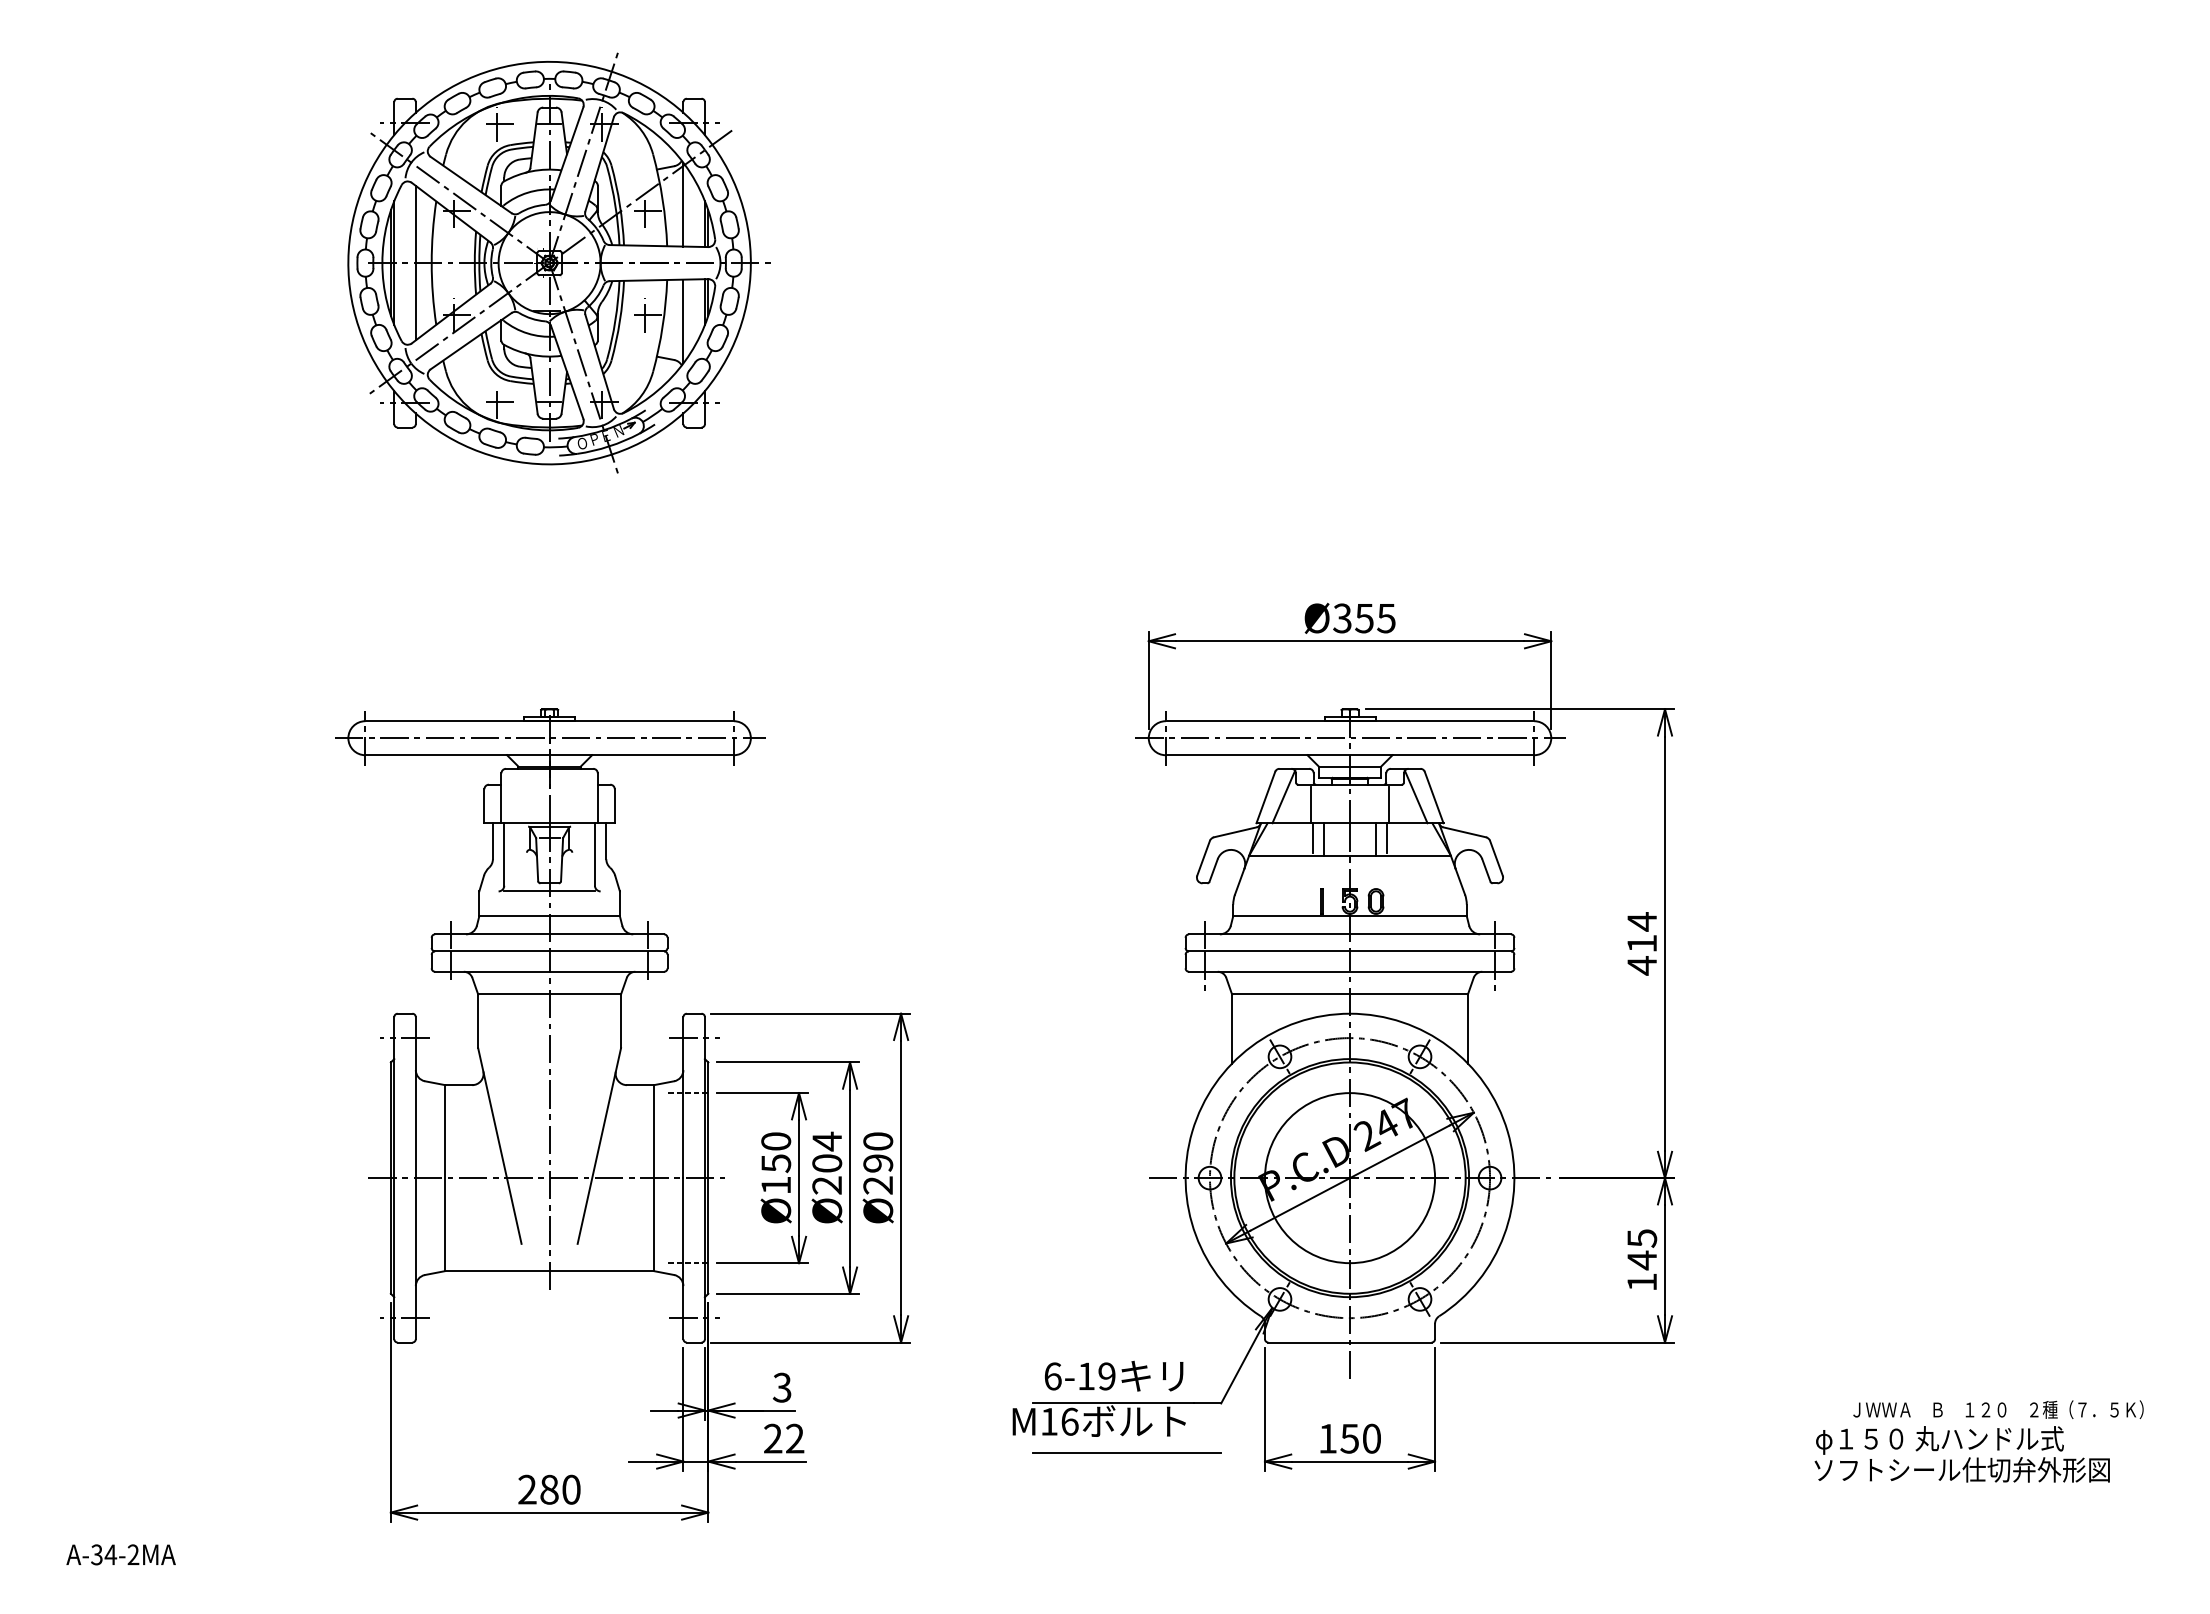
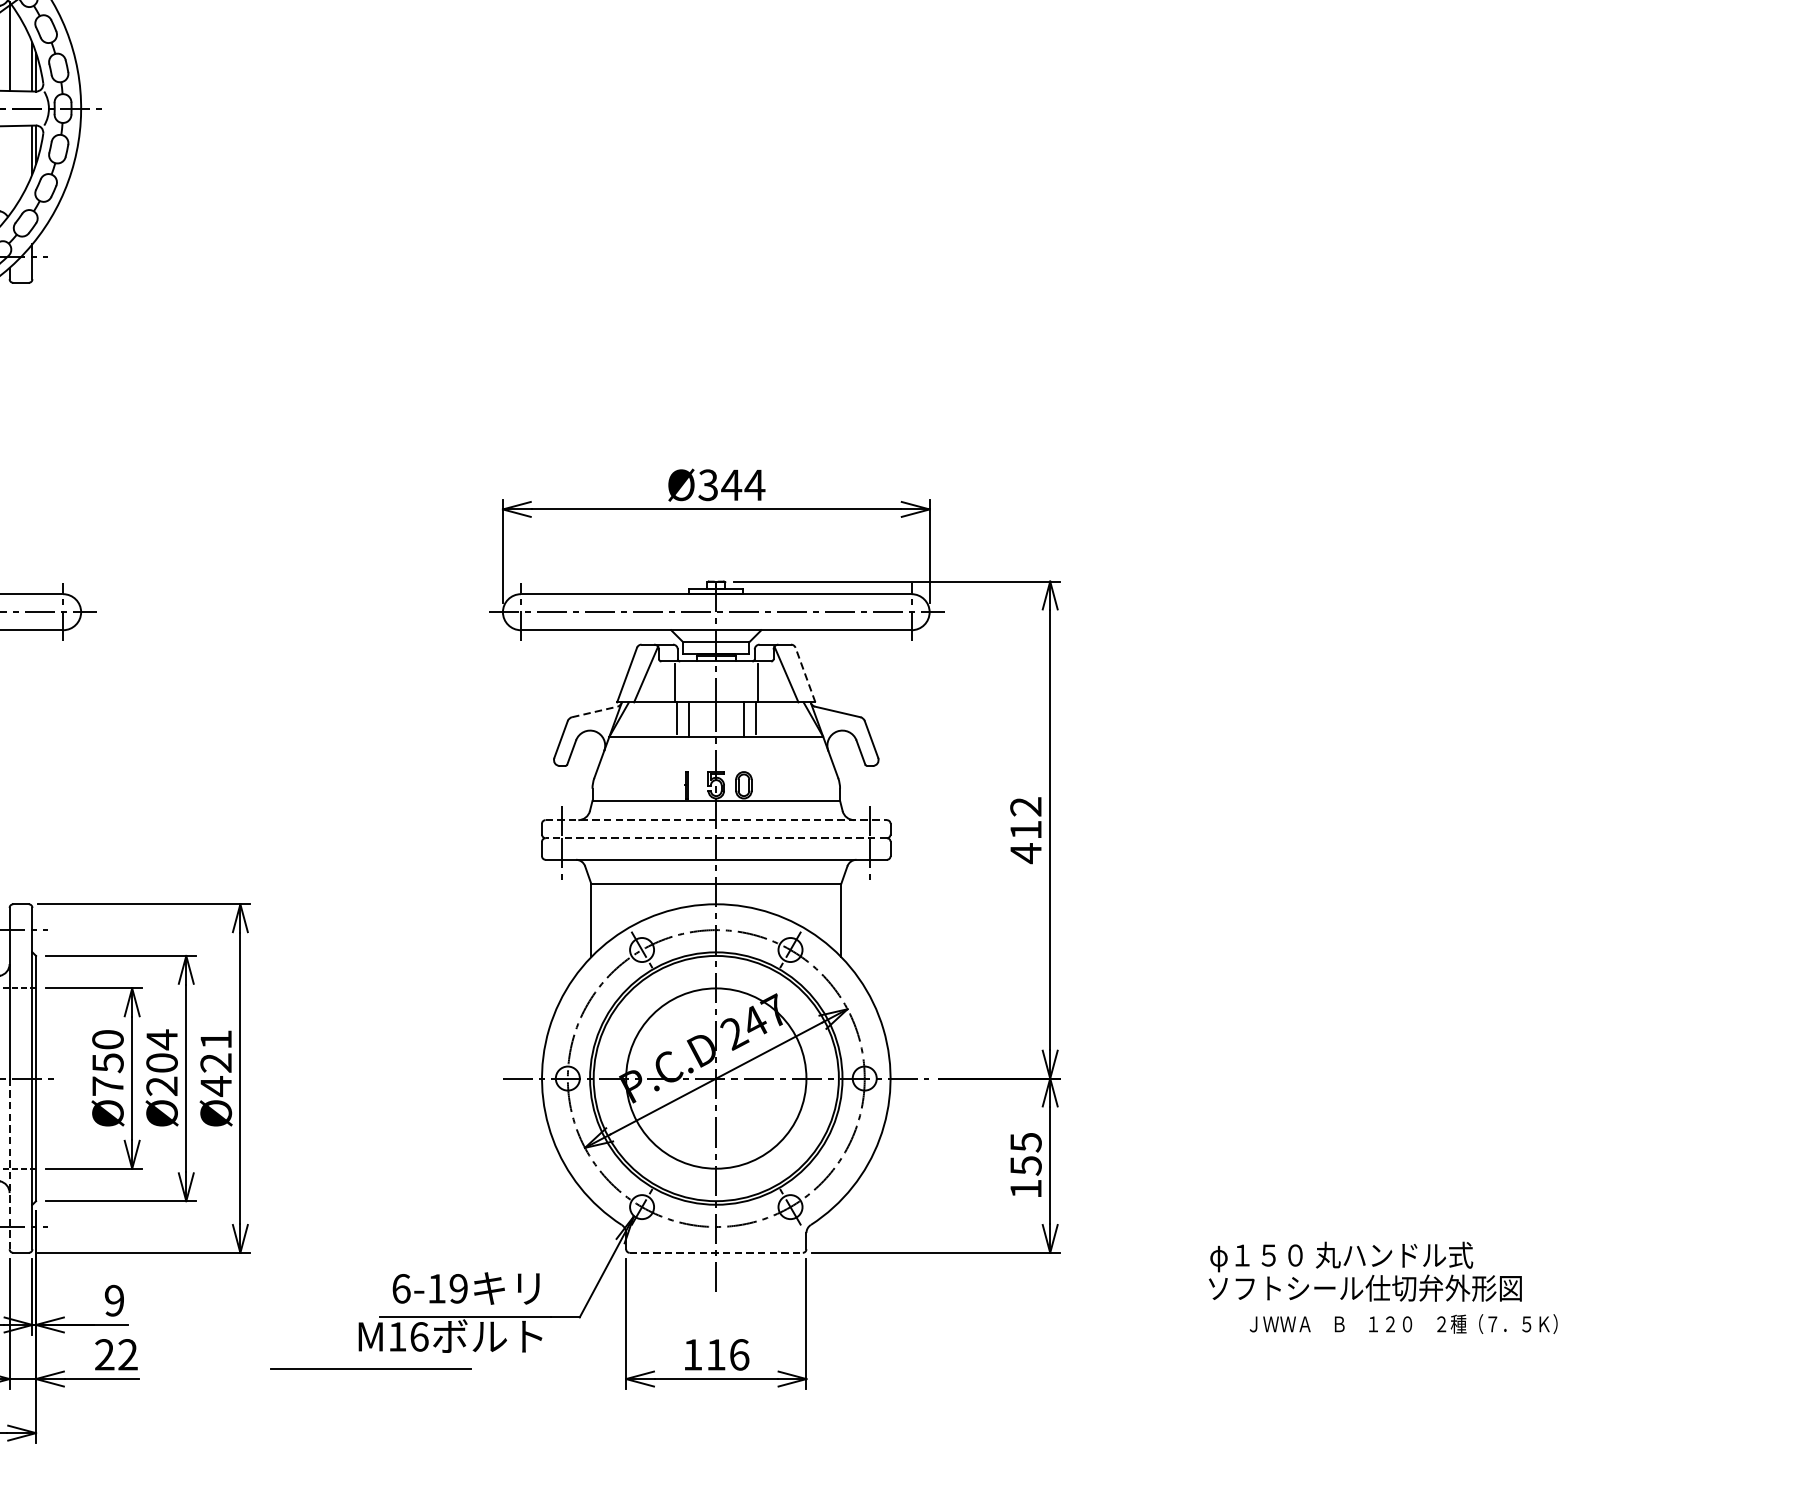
line: (683, 321) -> (9, 170), removed
text: (1375, 618) -> (743, 485), Ø355 -> Ø344
line: (1433, 797) -> (804, 675), solid -> dashed
line: (1235, 832) -> (594, 712), solid -> dashed
text: (1641, 921) -> (1025, 806), 414 -> 412
line: (1350, 934) -> (716, 820), solid -> dashed
line: (1349, 951) -> (715, 838), solid -> dashed
text: (878, 1163) -> (216, 1063), Ø290 -> Ø421
text: (775, 1185) -> (107, 1086), Ø150 -> Ø750
line: (683, 1258) -> (9, 1163), solid -> dashed
text: (1642, 1260) -> (1026, 1165), 145 -> 155
line: (1350, 1342) -> (716, 1252), solid -> dashed
text: (781, 1387) -> (113, 1300), 3 -> 9
text: (1360, 1438) -> (727, 1354), 150 -> 116
line: (1126, 1452) -> (370, 1369), moved
text: (1961, 1454) -> (1364, 1271), moved

